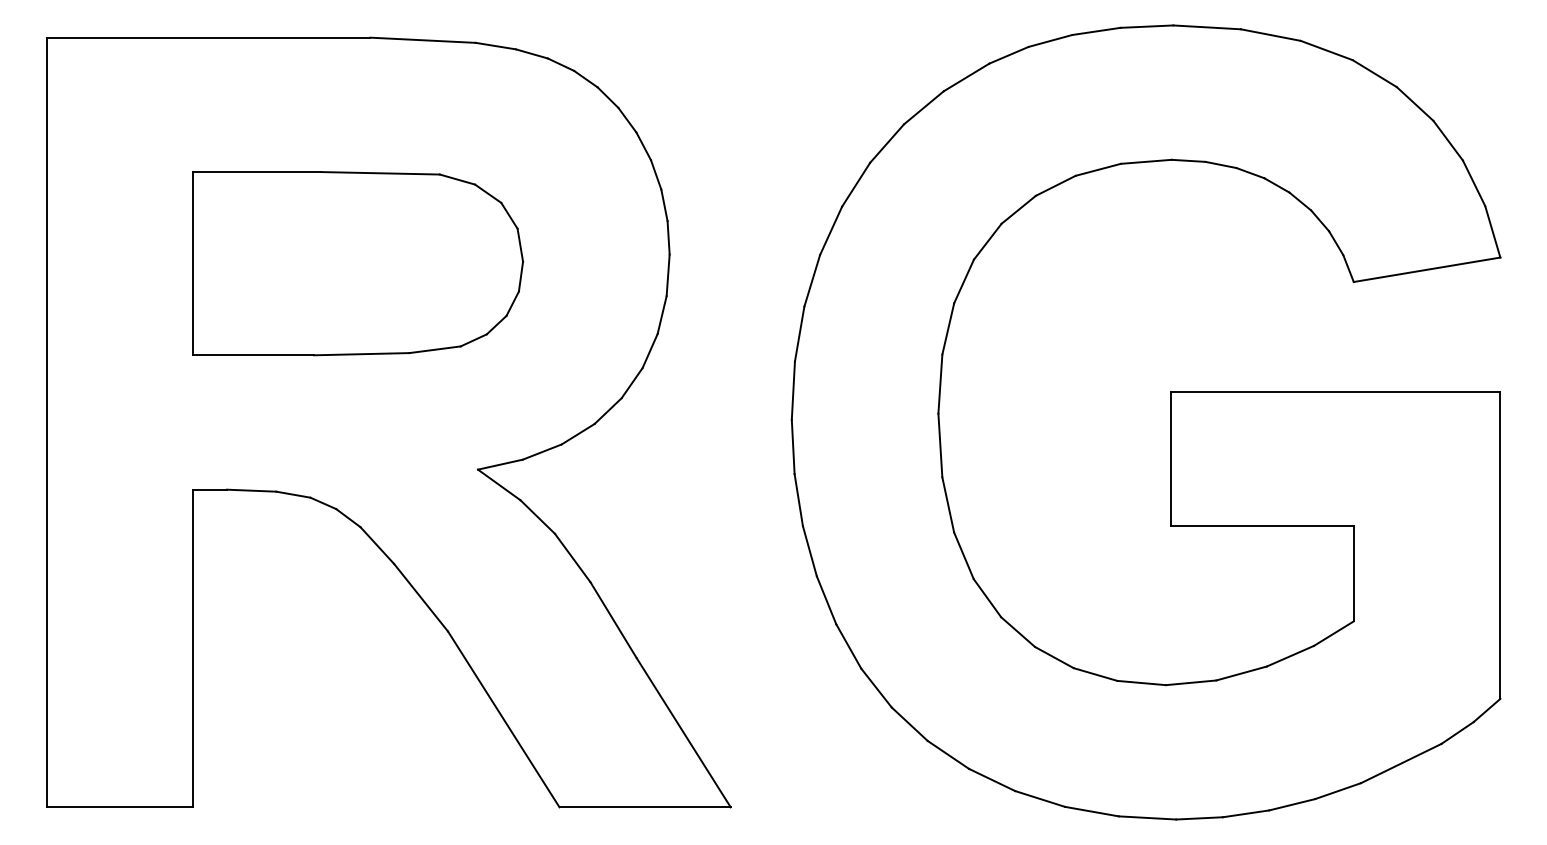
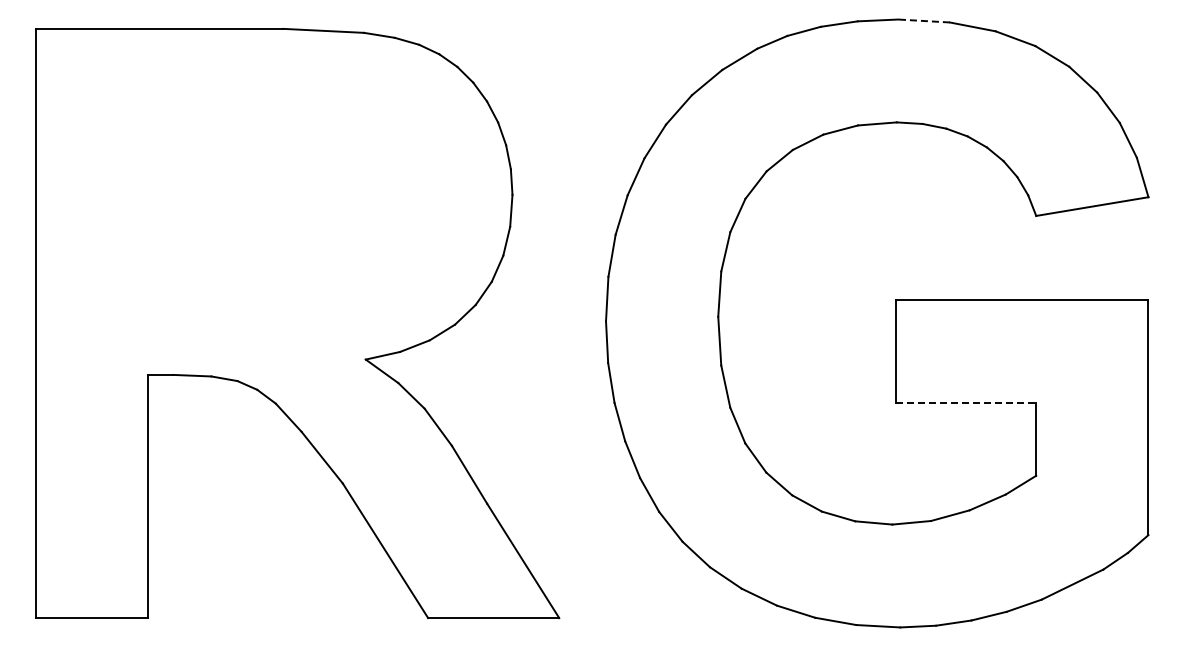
line: (1207, 28) -> (924, 21), solid -> dashed
part: (358, 263) -> (274, 201), removed
line: (1262, 525) -> (966, 402), solid -> dashed

